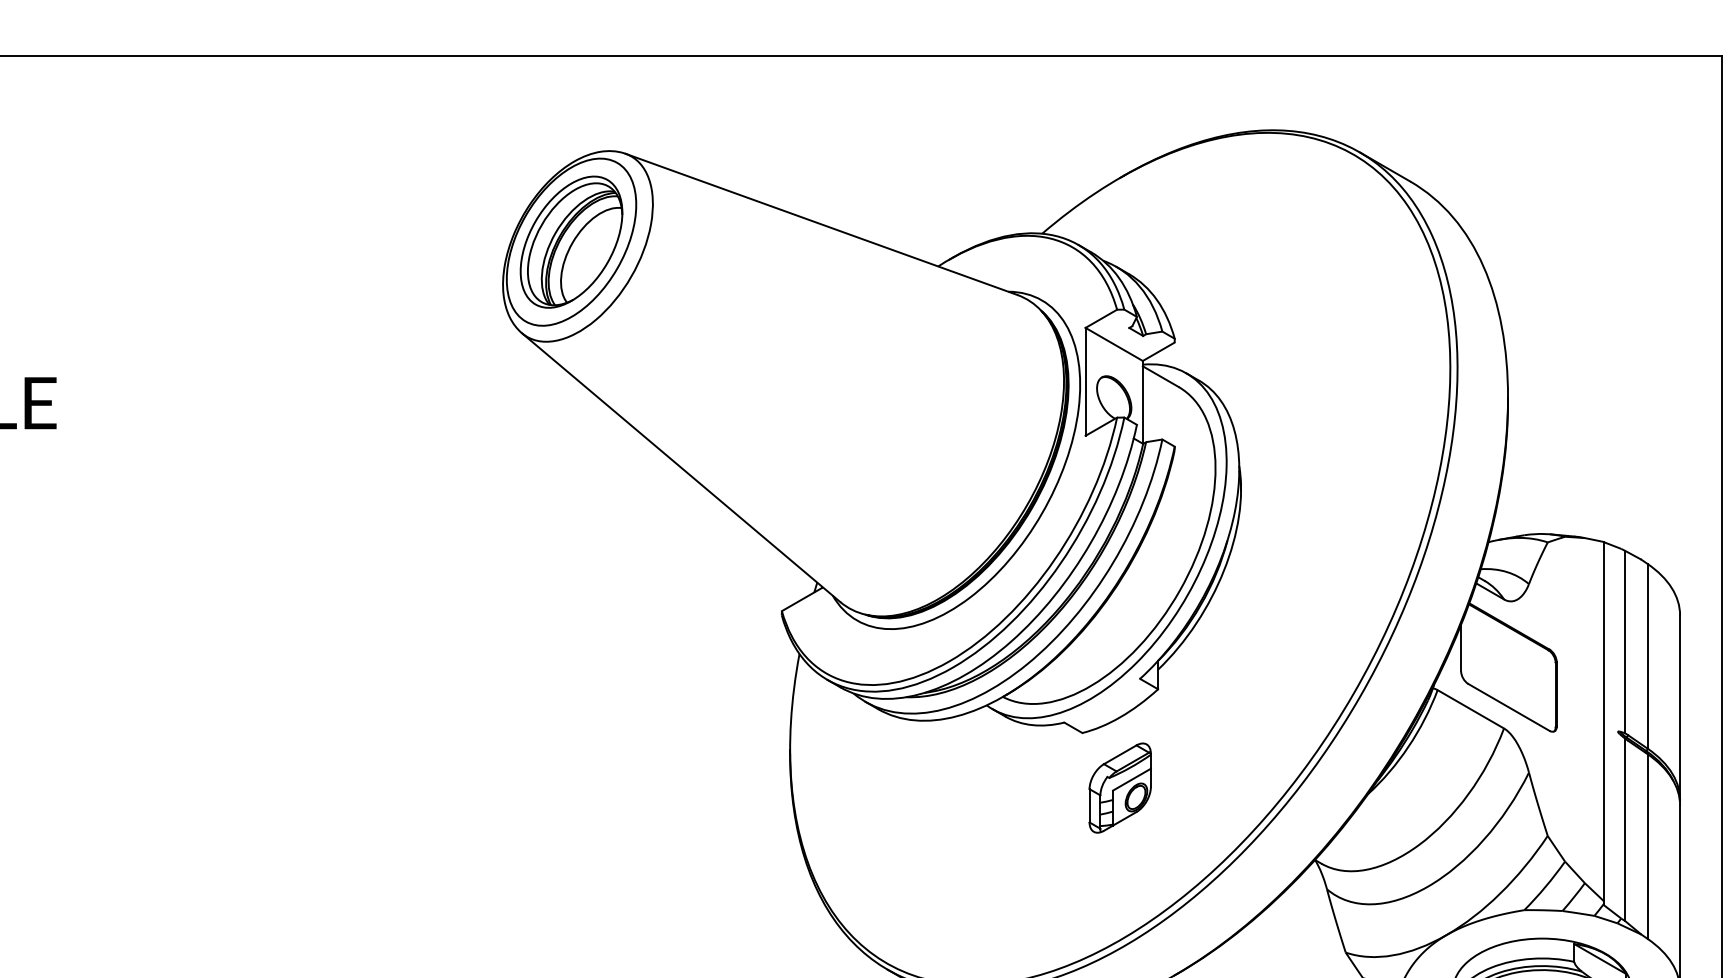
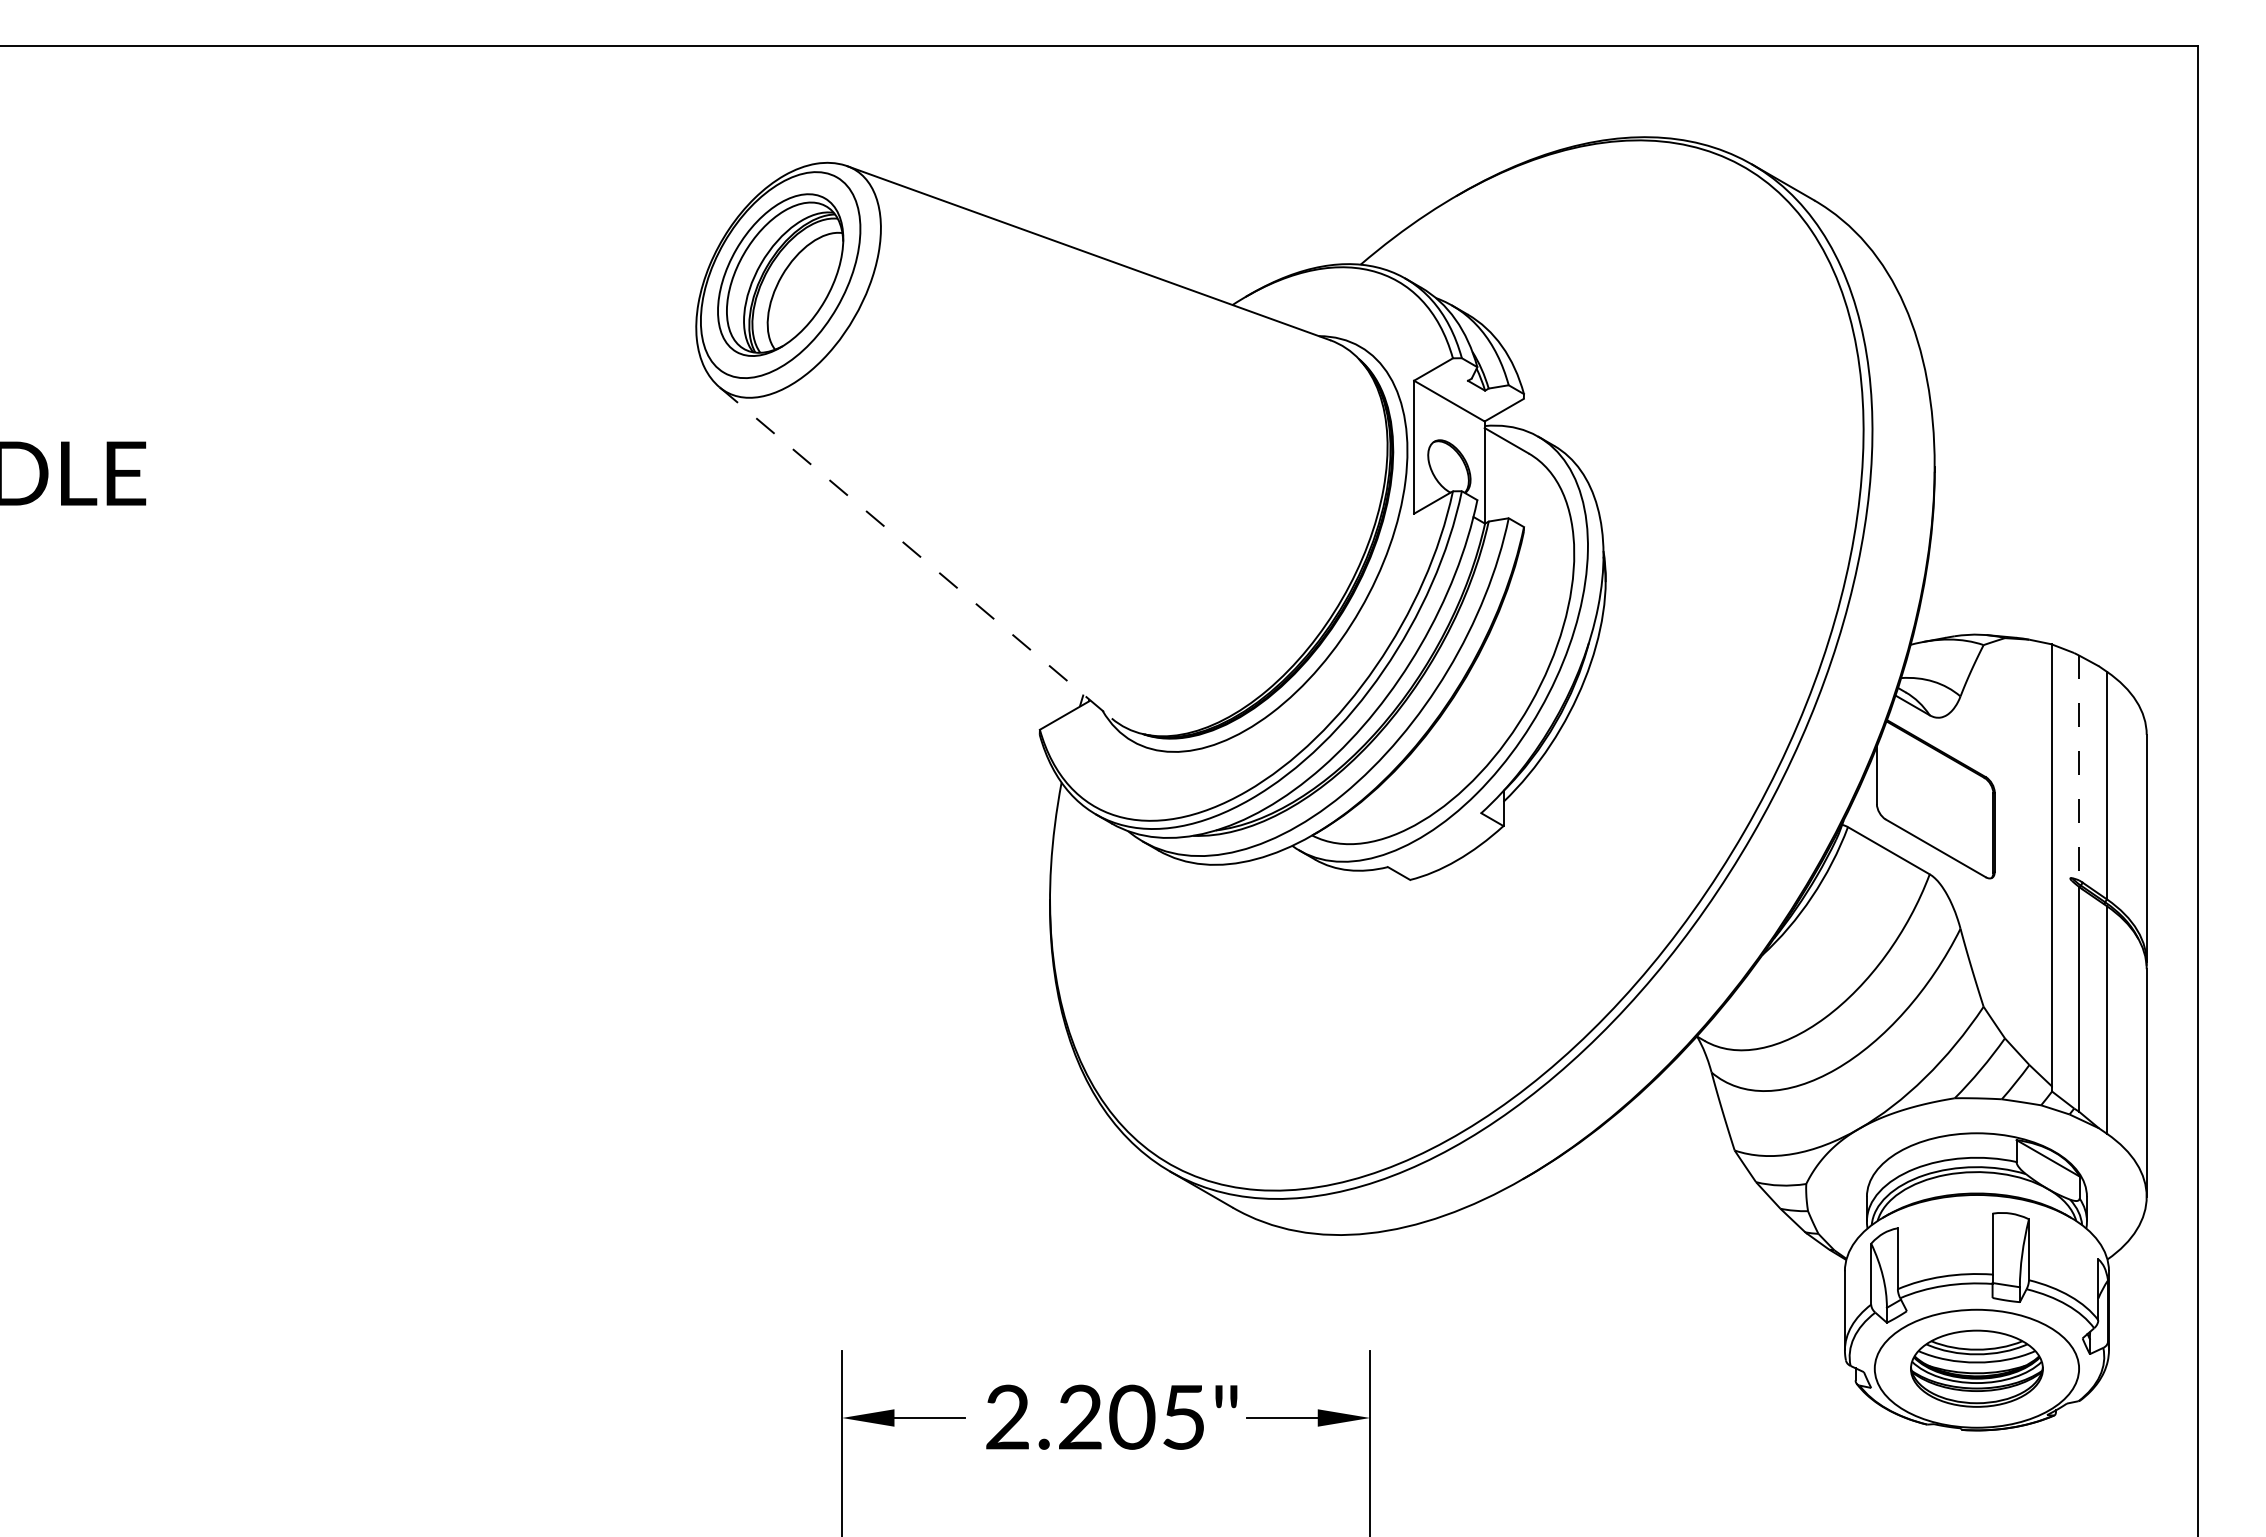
line: (680, 467) -> (915, 552), solid -> dashed
line: (1625, 642) -> (2079, 768), solid -> dashed
part: (1119, 787) -> (1456, 947), removed

